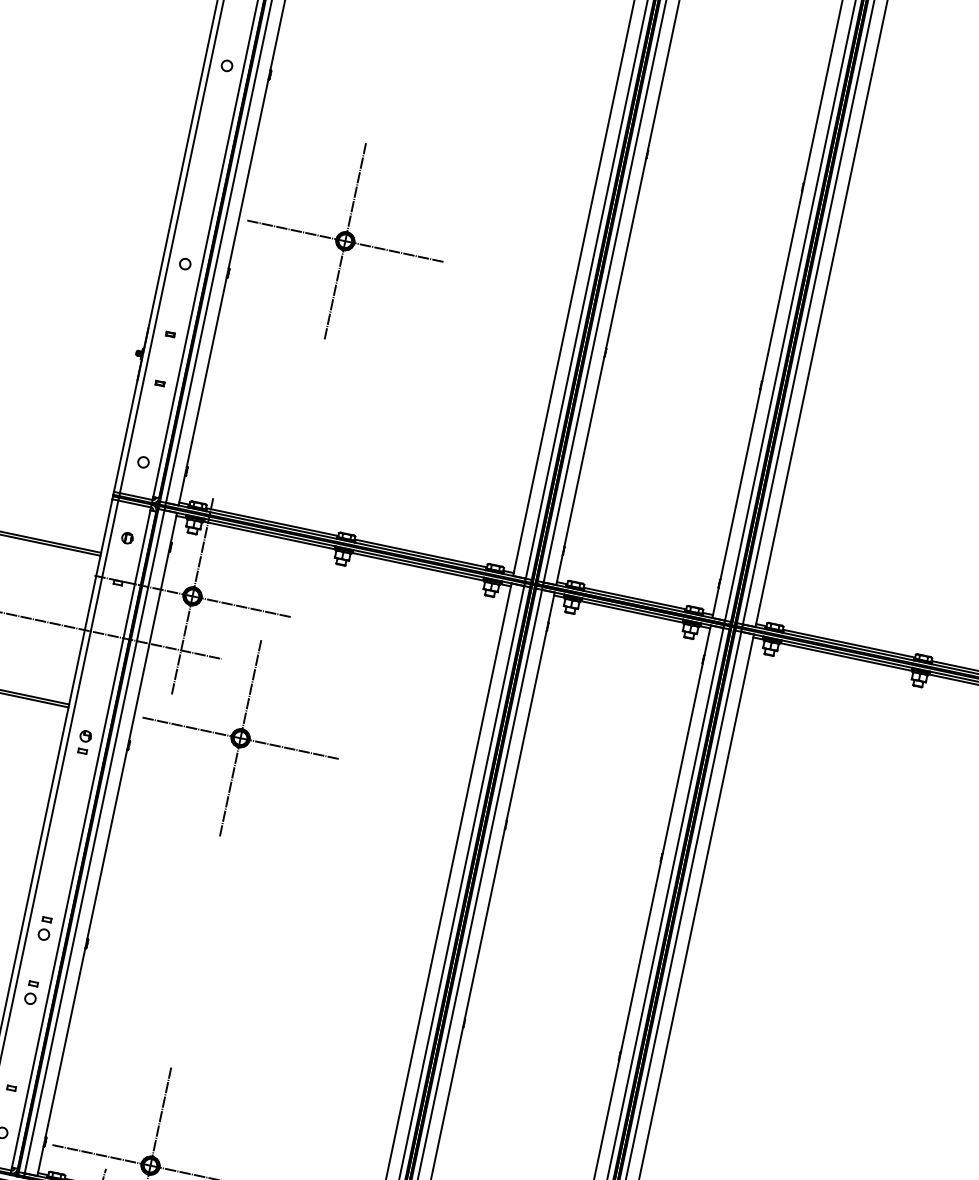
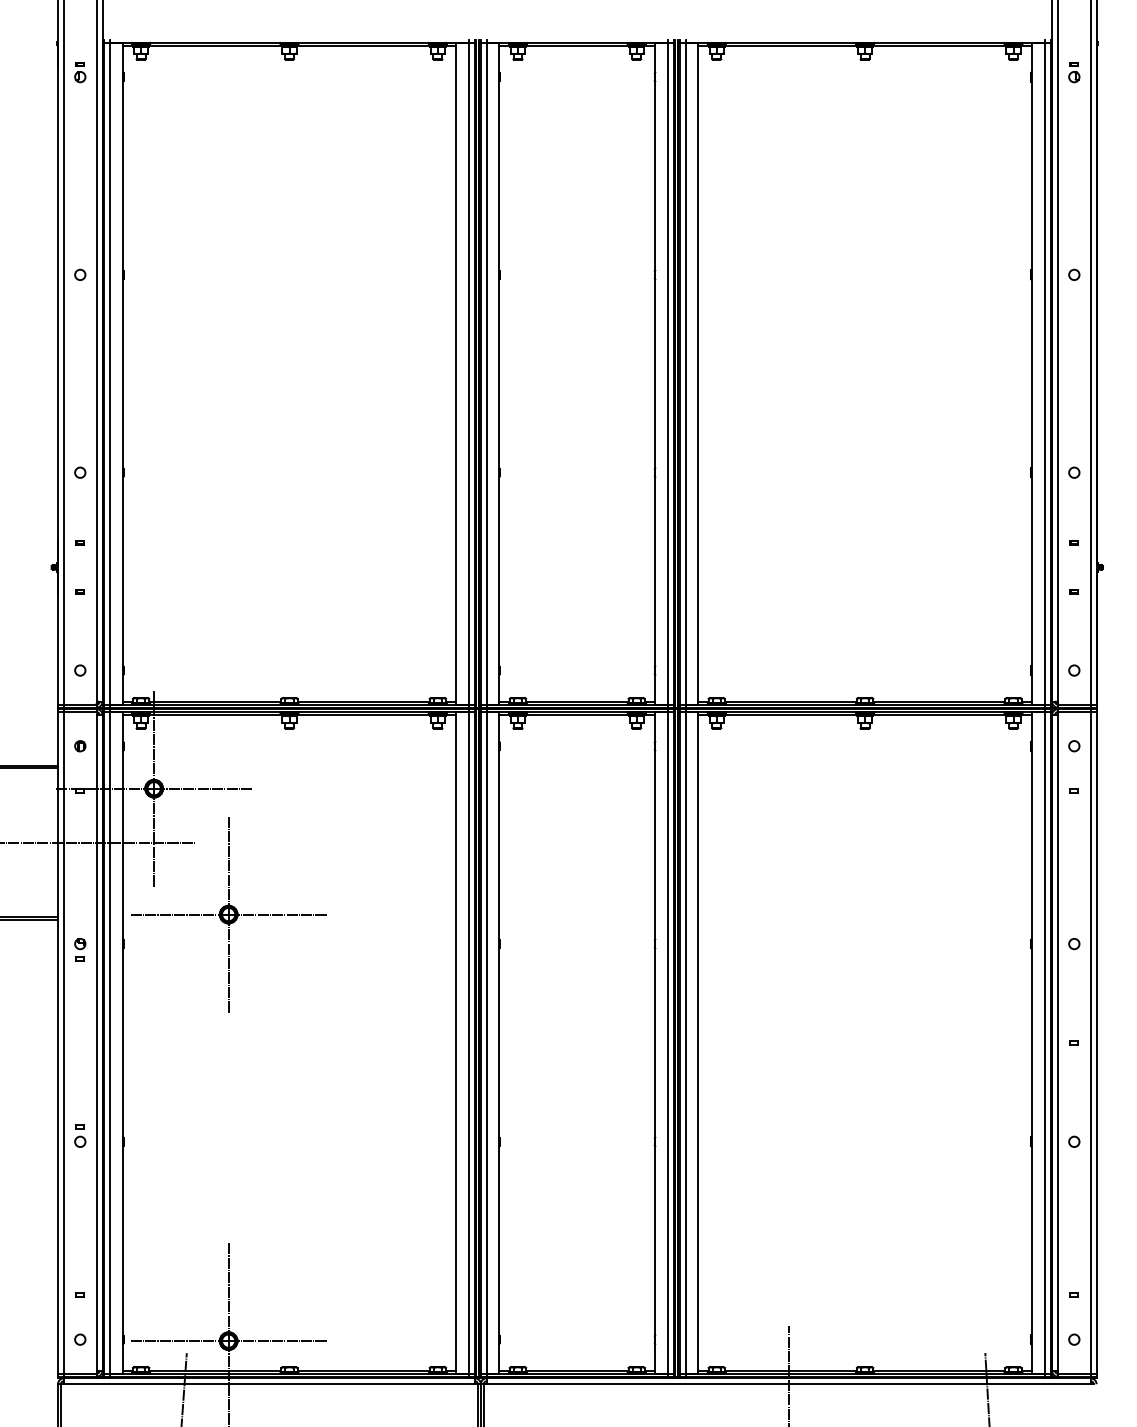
part: (345, 241) -> (228, 418), removed
part: (31, 992) -> (80, 1199), removed

